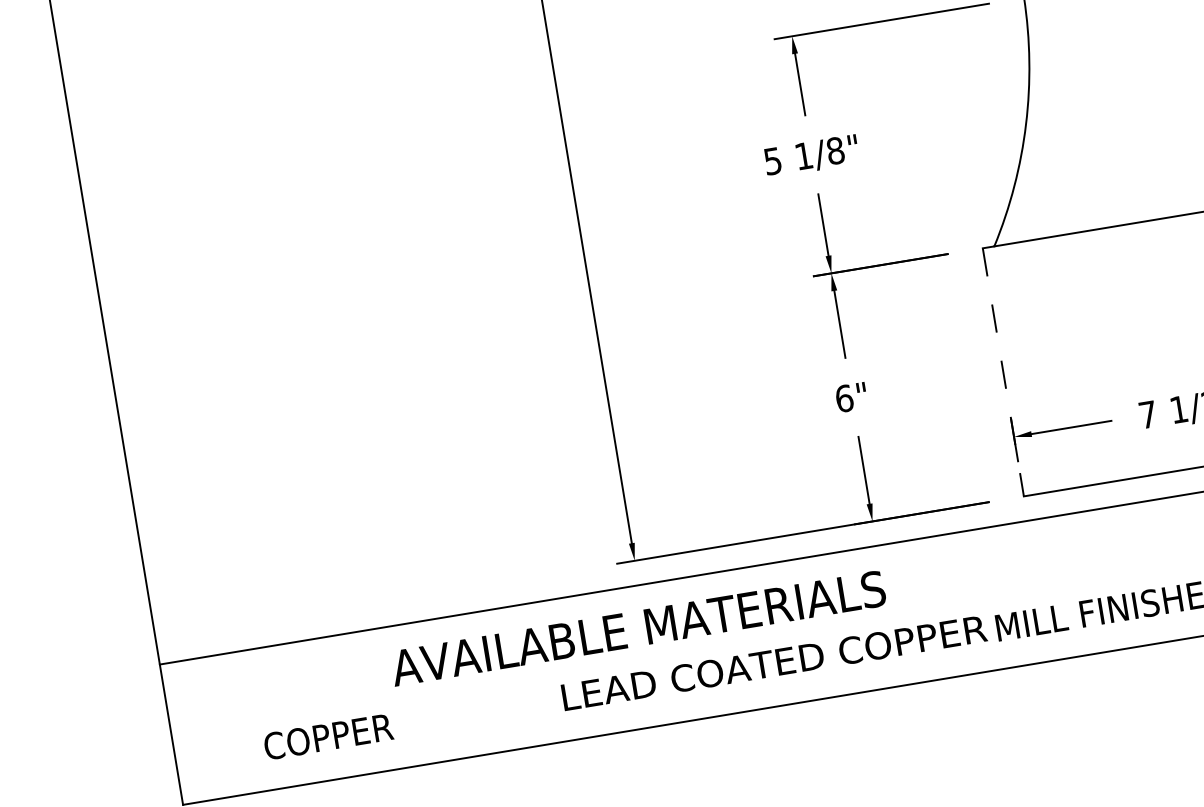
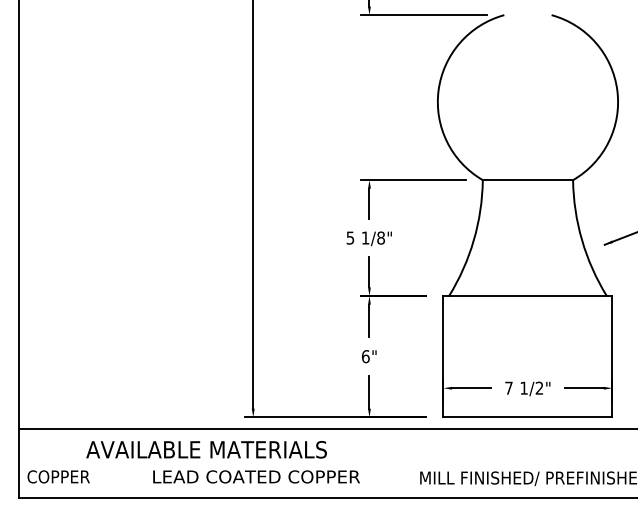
line: (1003, 372) -> (443, 356), dashed -> solid
text: (637, 627) -> (206, 449), moved
text: (773, 662) -> (256, 476), moved
text: (327, 736) -> (58, 476), moved

